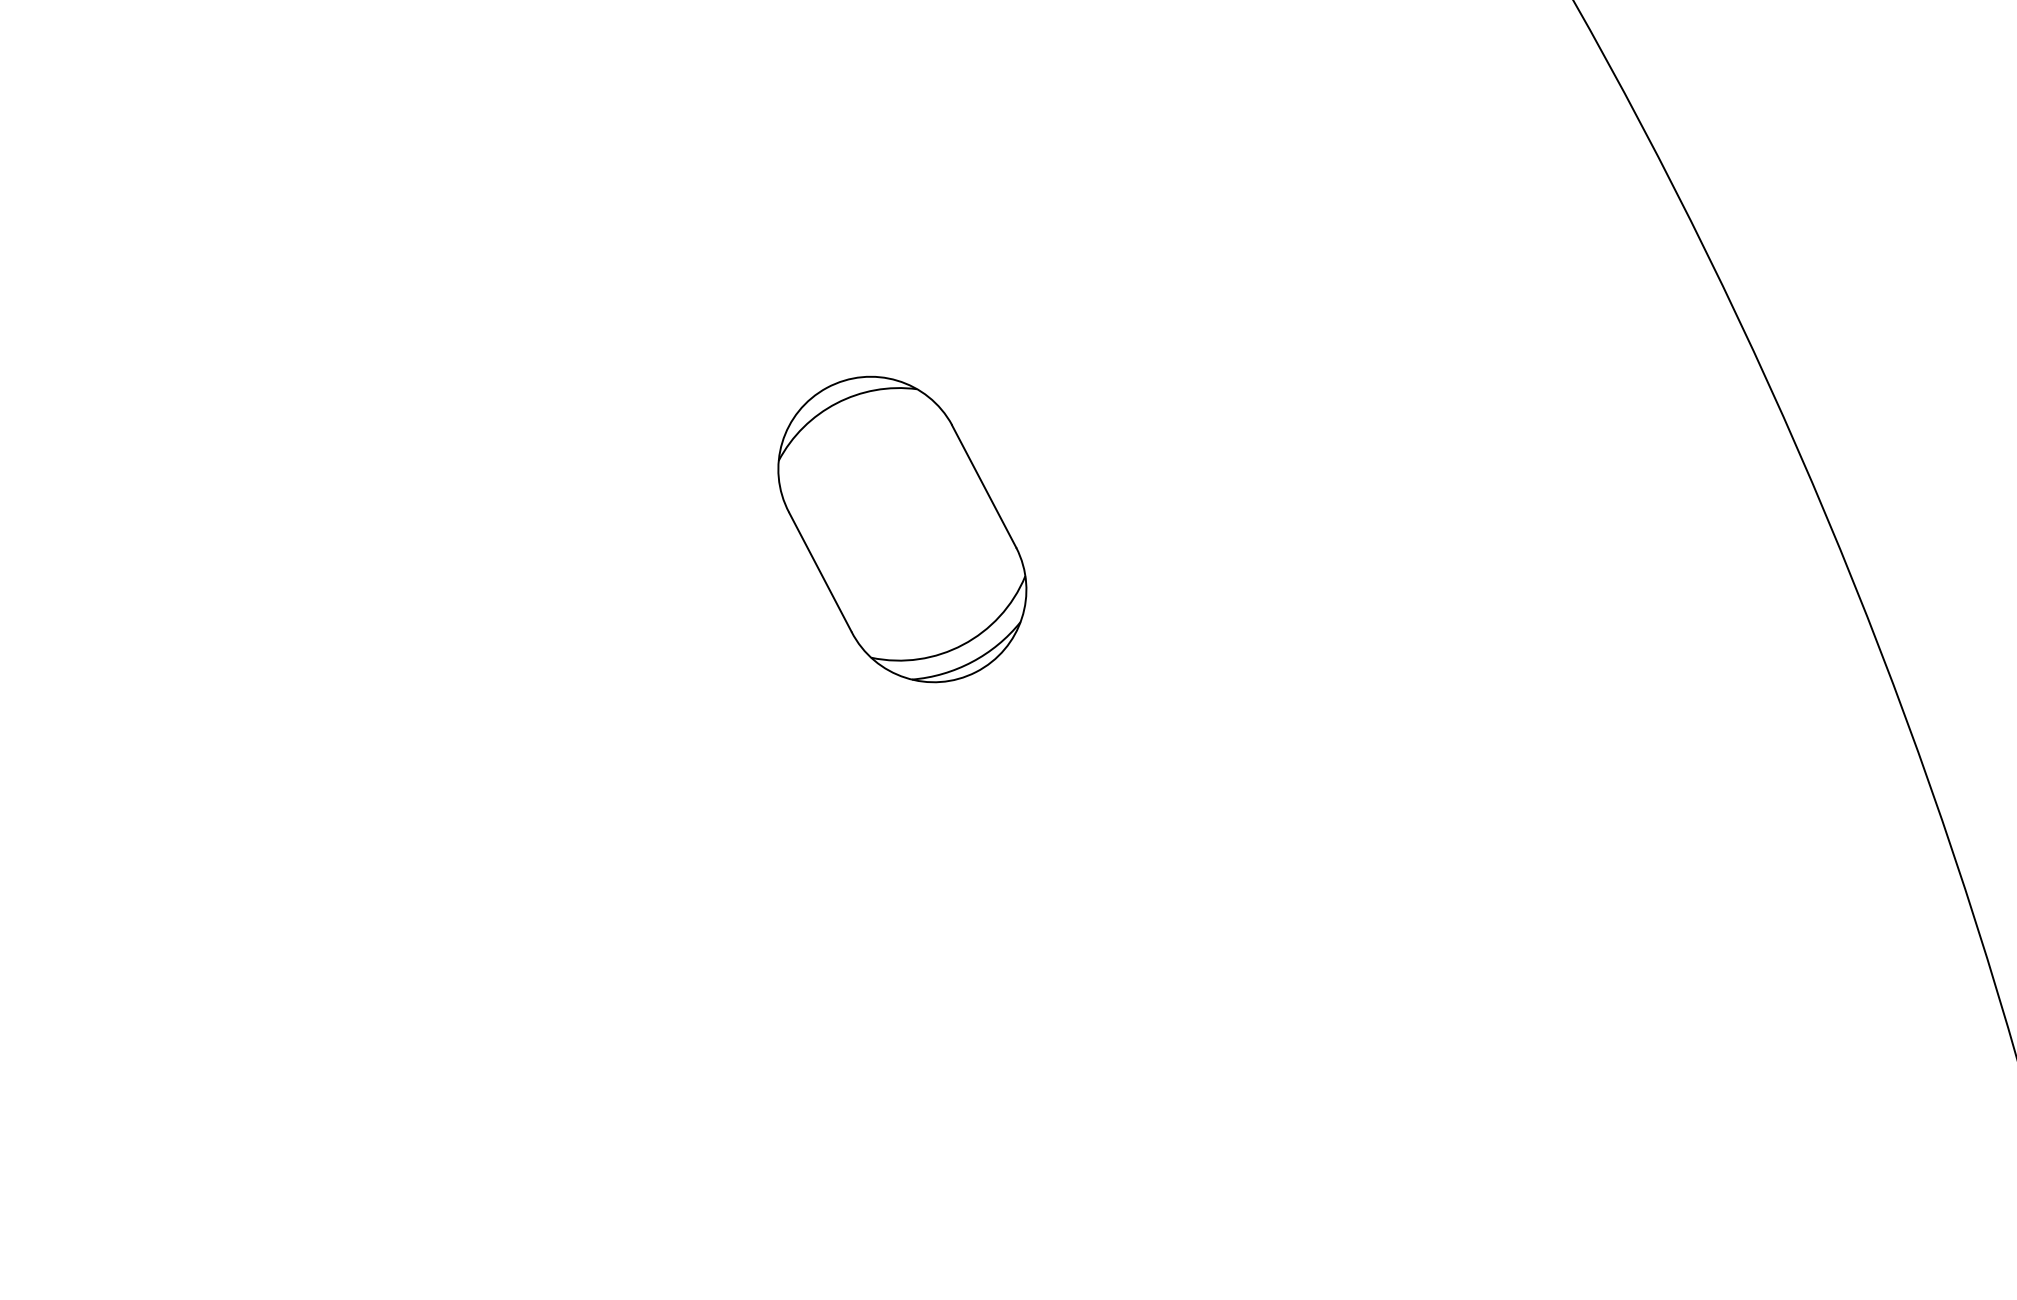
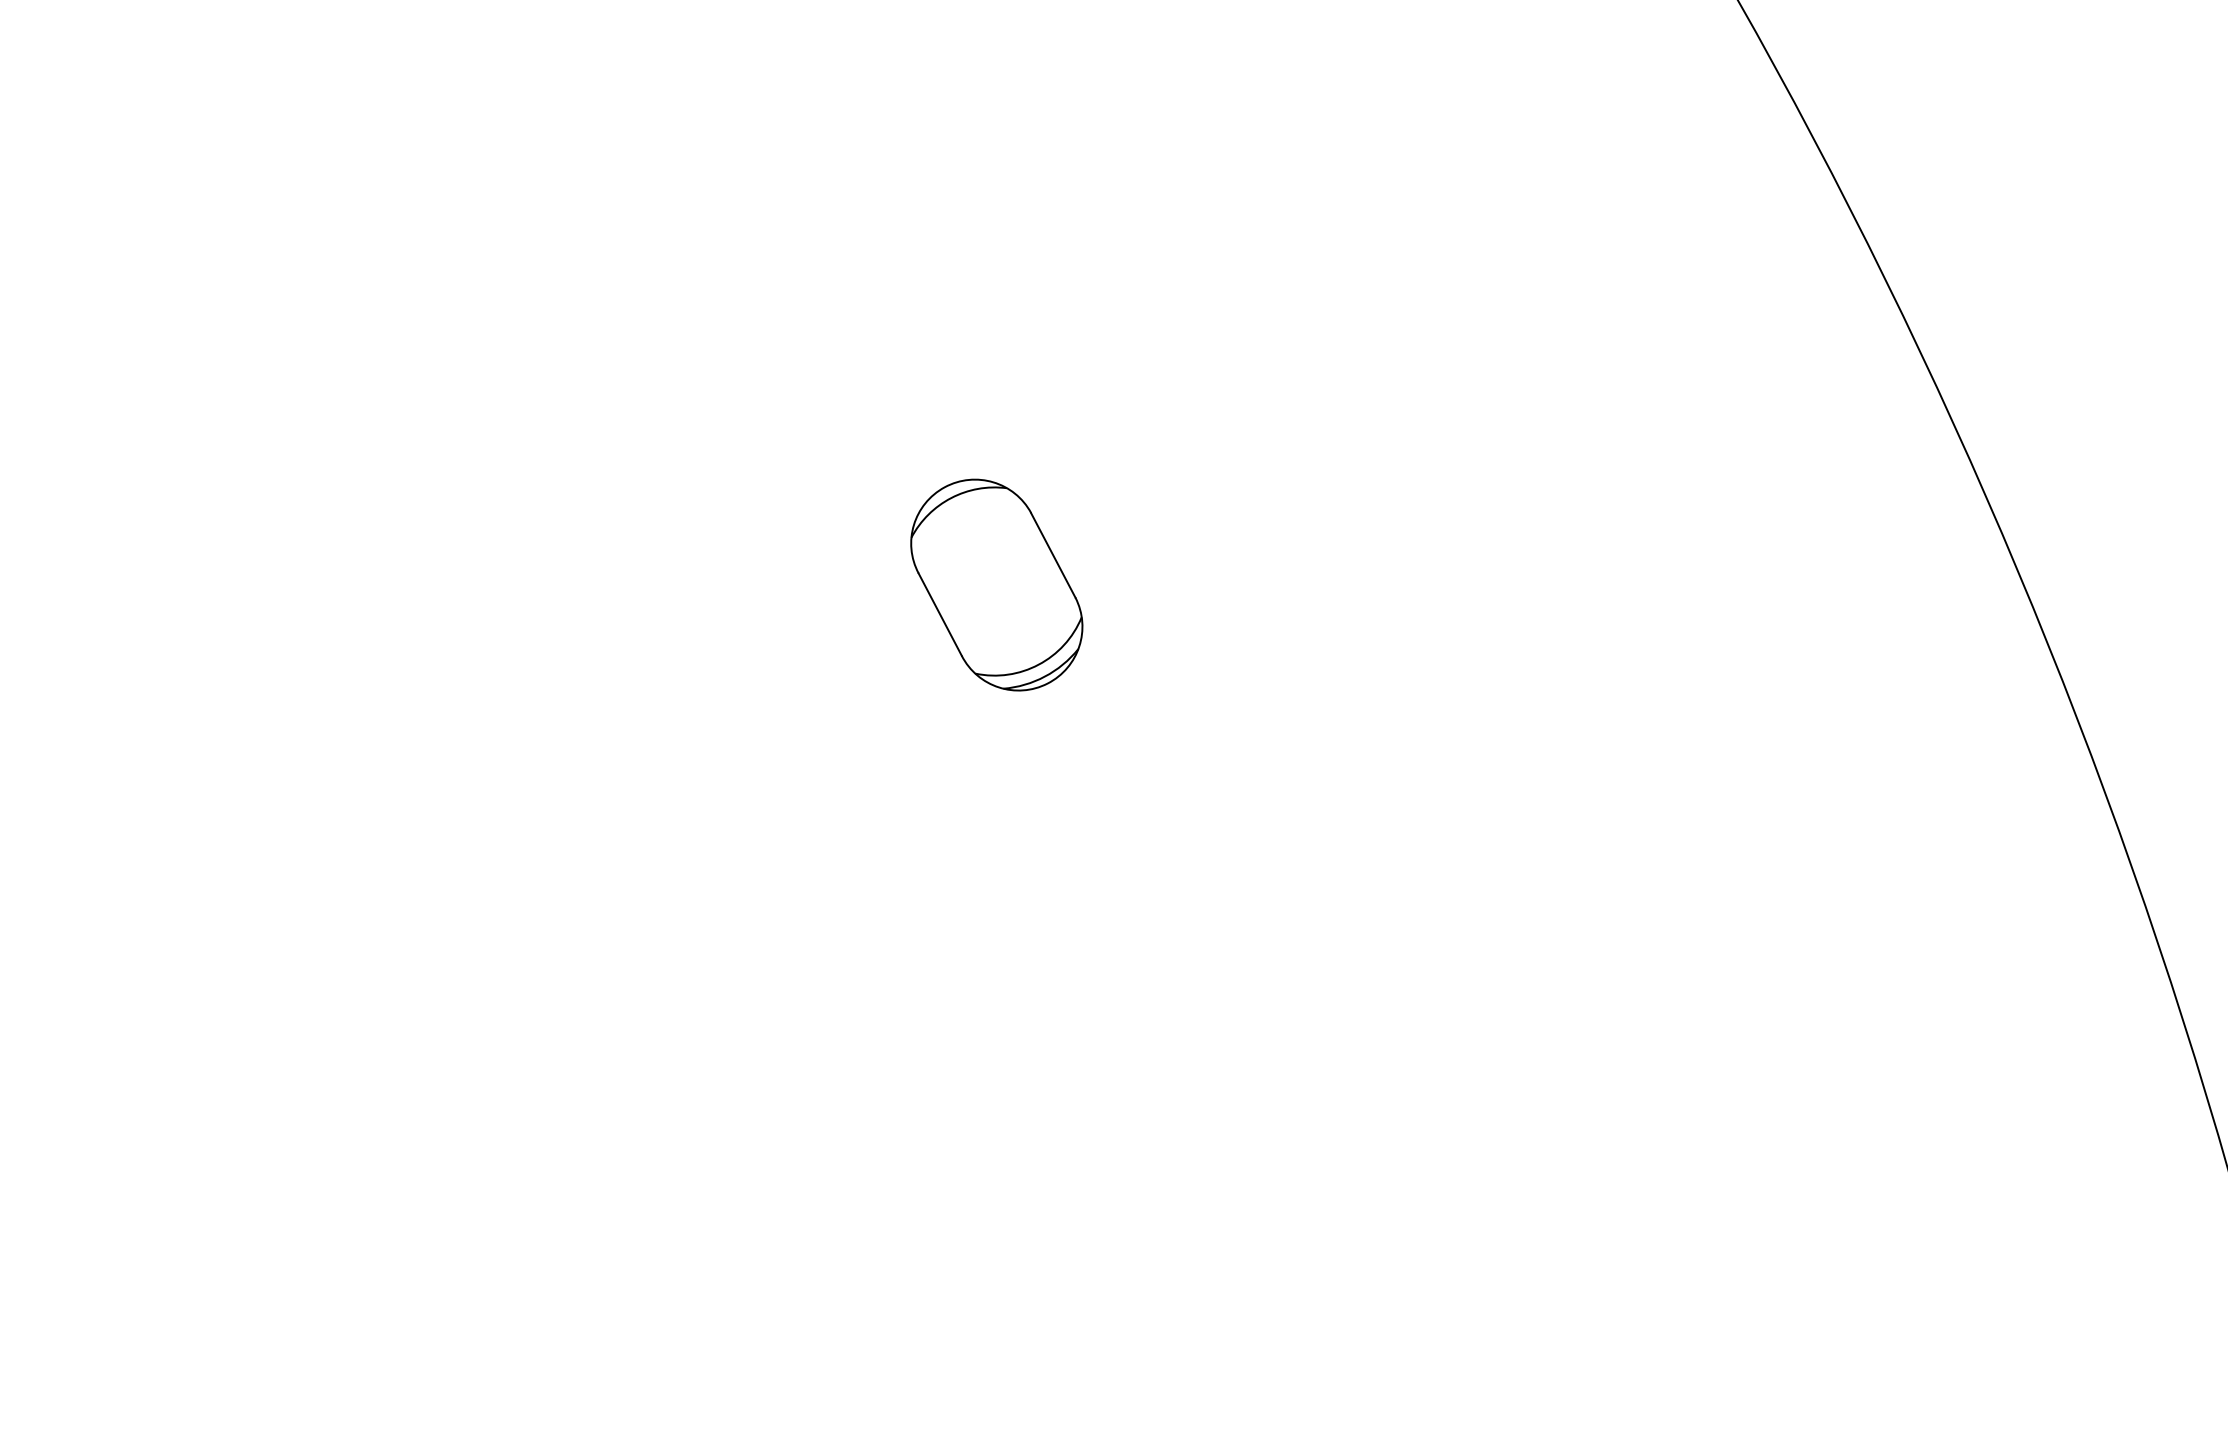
part: (902, 529) -> (996, 584), size x0.62

